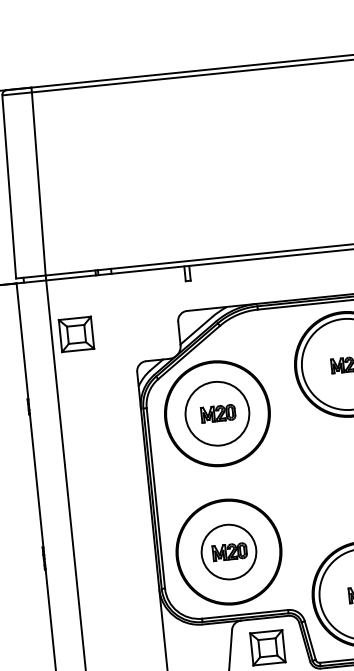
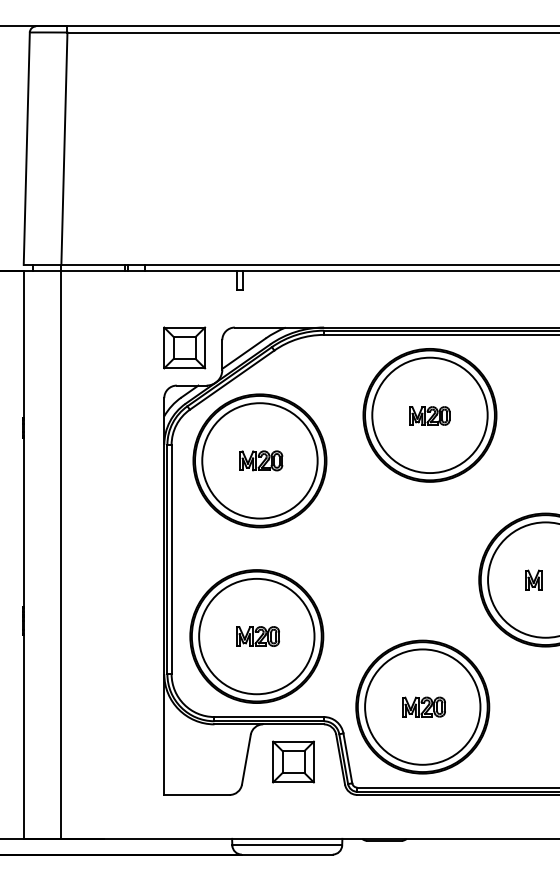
part: (76, 334) -> (184, 347), moved
circle: (217, 413) -> (259, 460), size x1.43
circle: (228, 552) -> (256, 636), size x1.67

